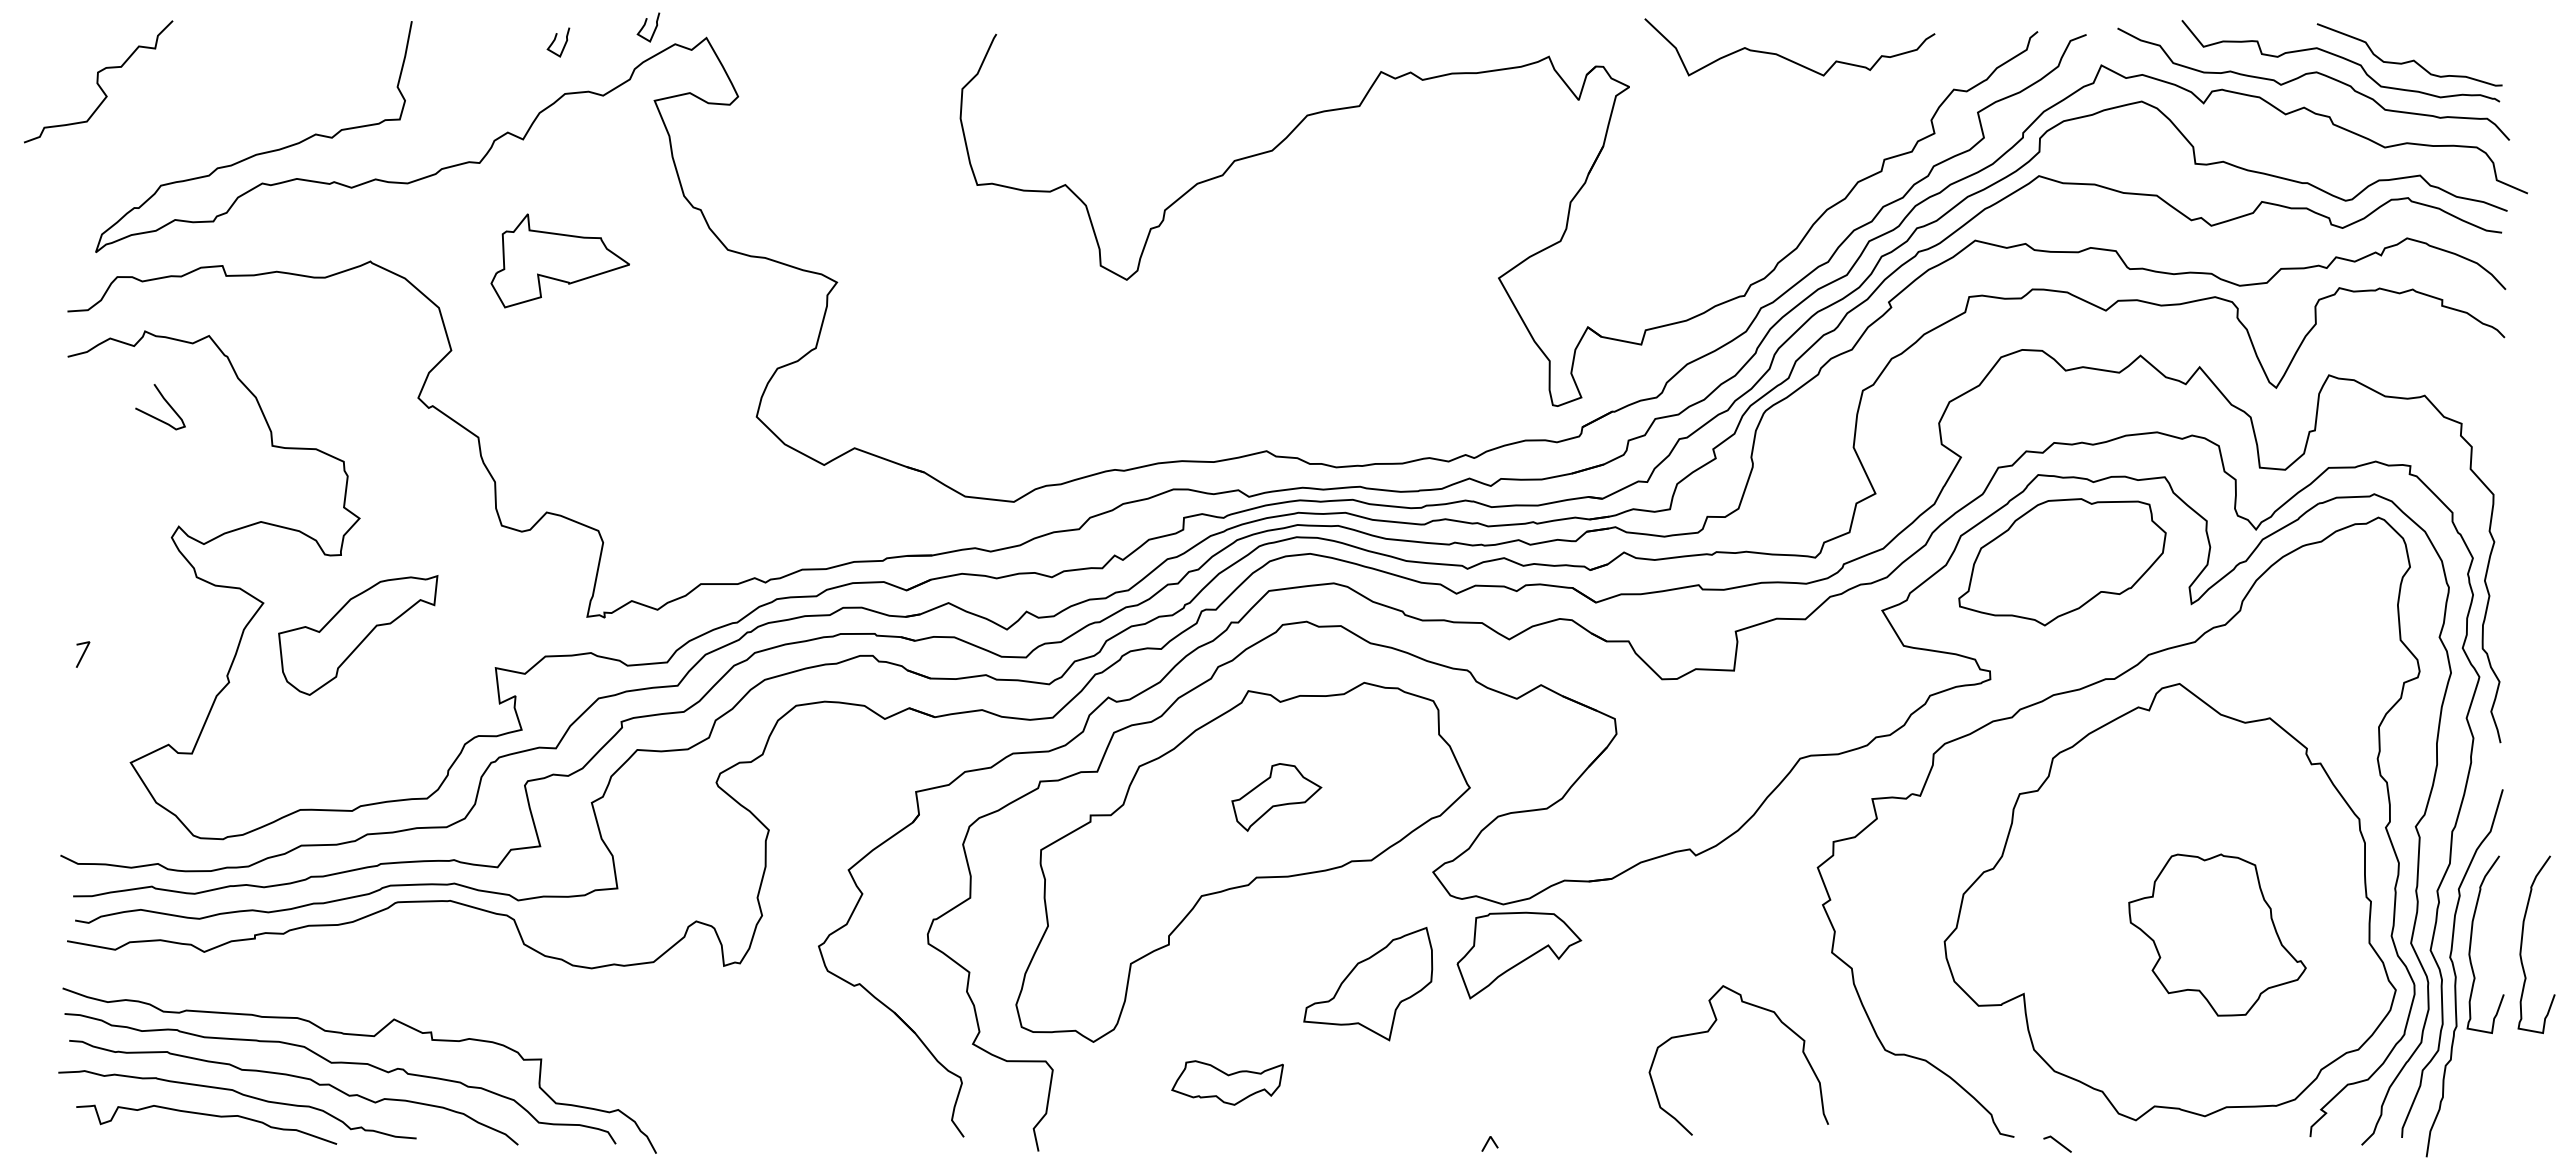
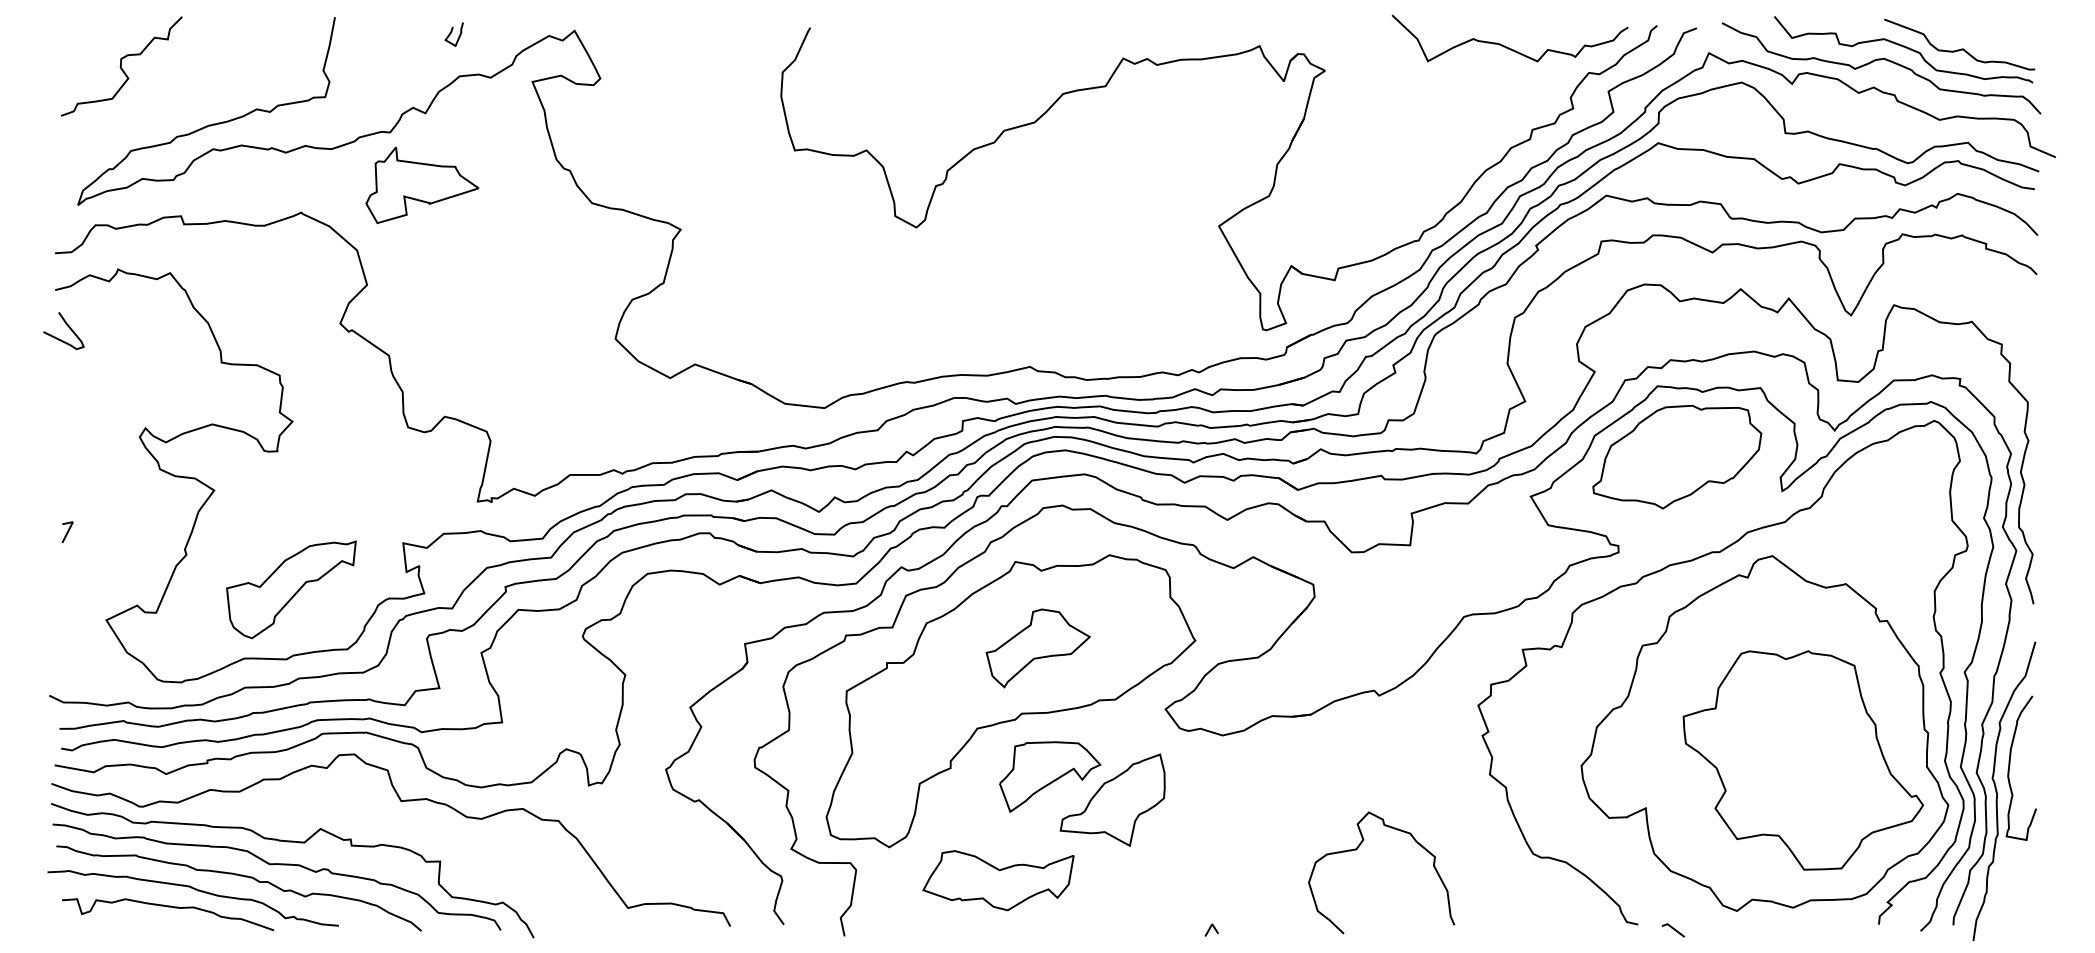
curve: (645, 25) -> (525, 20), removed
curve: (1786, 57) -> (1507, 46), moved
curve: (98, 81) -> (121, 66), moved
part: (559, 260) -> (421, 184), moved
curve: (166, 403) -> (68, 328), moved
part: (358, 635) -> (291, 589), moved
part: (1276, 797) -> (1038, 648), size x1.43
part: (2217, 934) -> (1803, 759), size x1.67
curve: (2522, 944) -> (2051, 768), removed
part: (1519, 955) -> (1050, 776), moved
curve: (493, 986) -> (401, 802), added
curve: (1709, 1031) -> (1357, 849), moved
part: (1227, 1082) -> (998, 880), size x1.67

